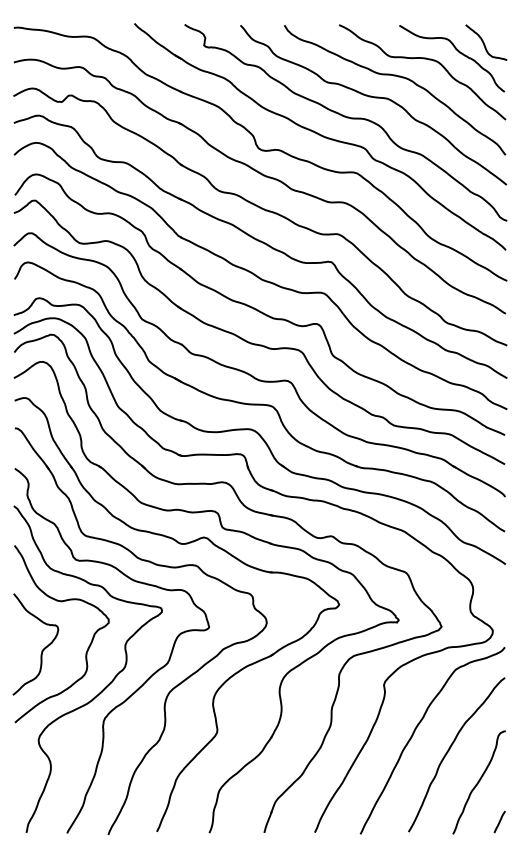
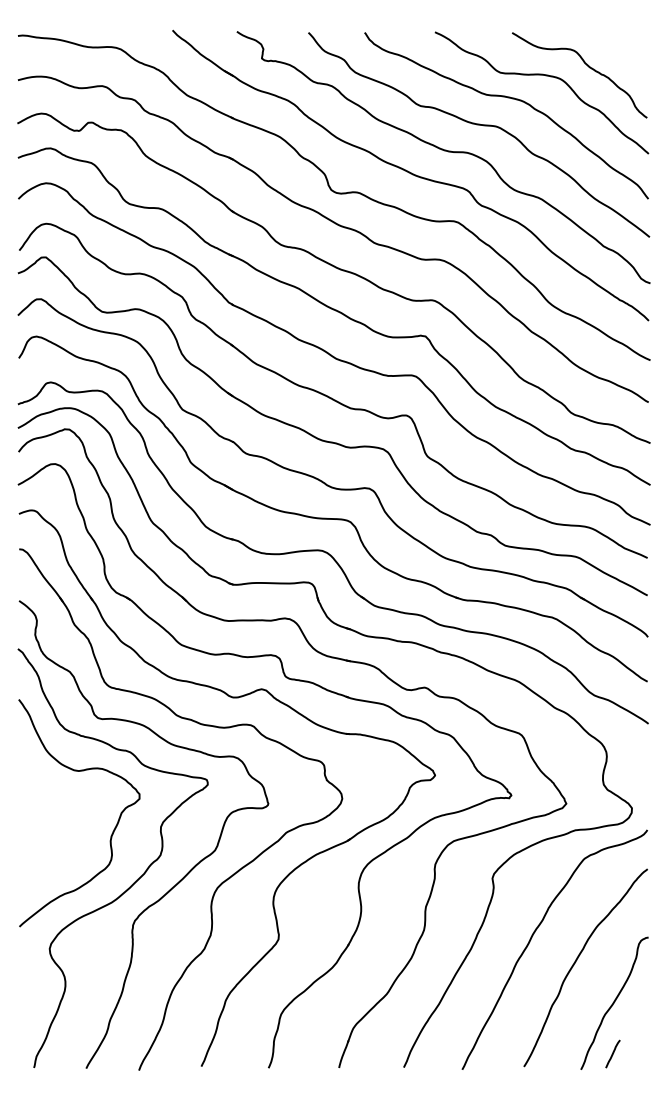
curve: (484, 43) -> (621, 55), removed
curve: (42, 650) -> (54, 833), removed
line: (499, 821) -> (612, 1053), moved

